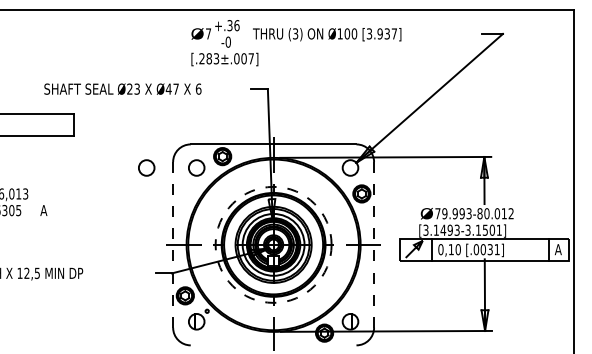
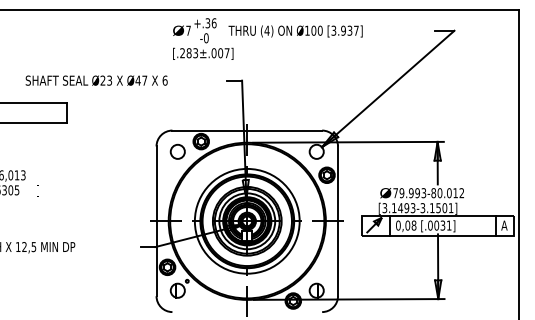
text: (295, 33) -> (267, 30), (3) -> (4)
text: (122, 88) -> (96, 80), moved
circle: (146, 167) -> (132, 151), removed
text: (43, 211) -> (39, 191), A -> ]
line: (173, 244) -> (156, 220), dashed -> solid
circle: (273, 244) -> (247, 220), dashed -> solid
line: (374, 244) -> (338, 220), dashed -> solid
text: (454, 249) -> (410, 225), 0,10 -> 0,08

